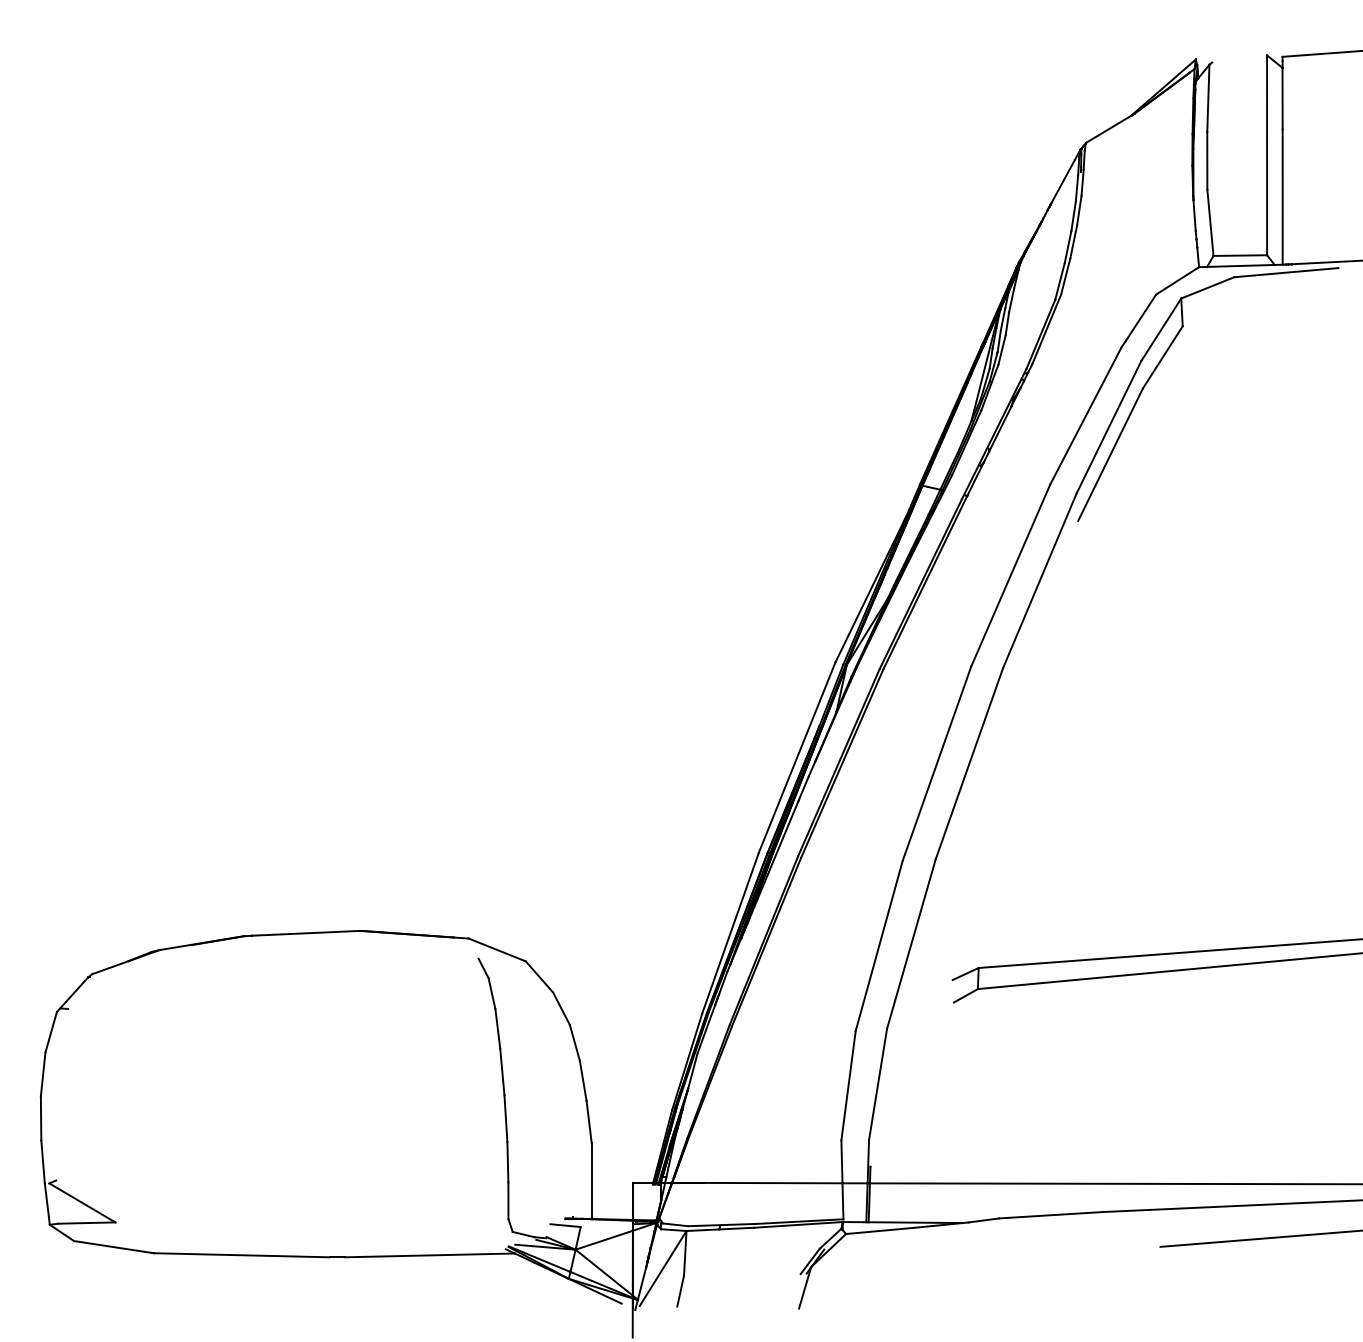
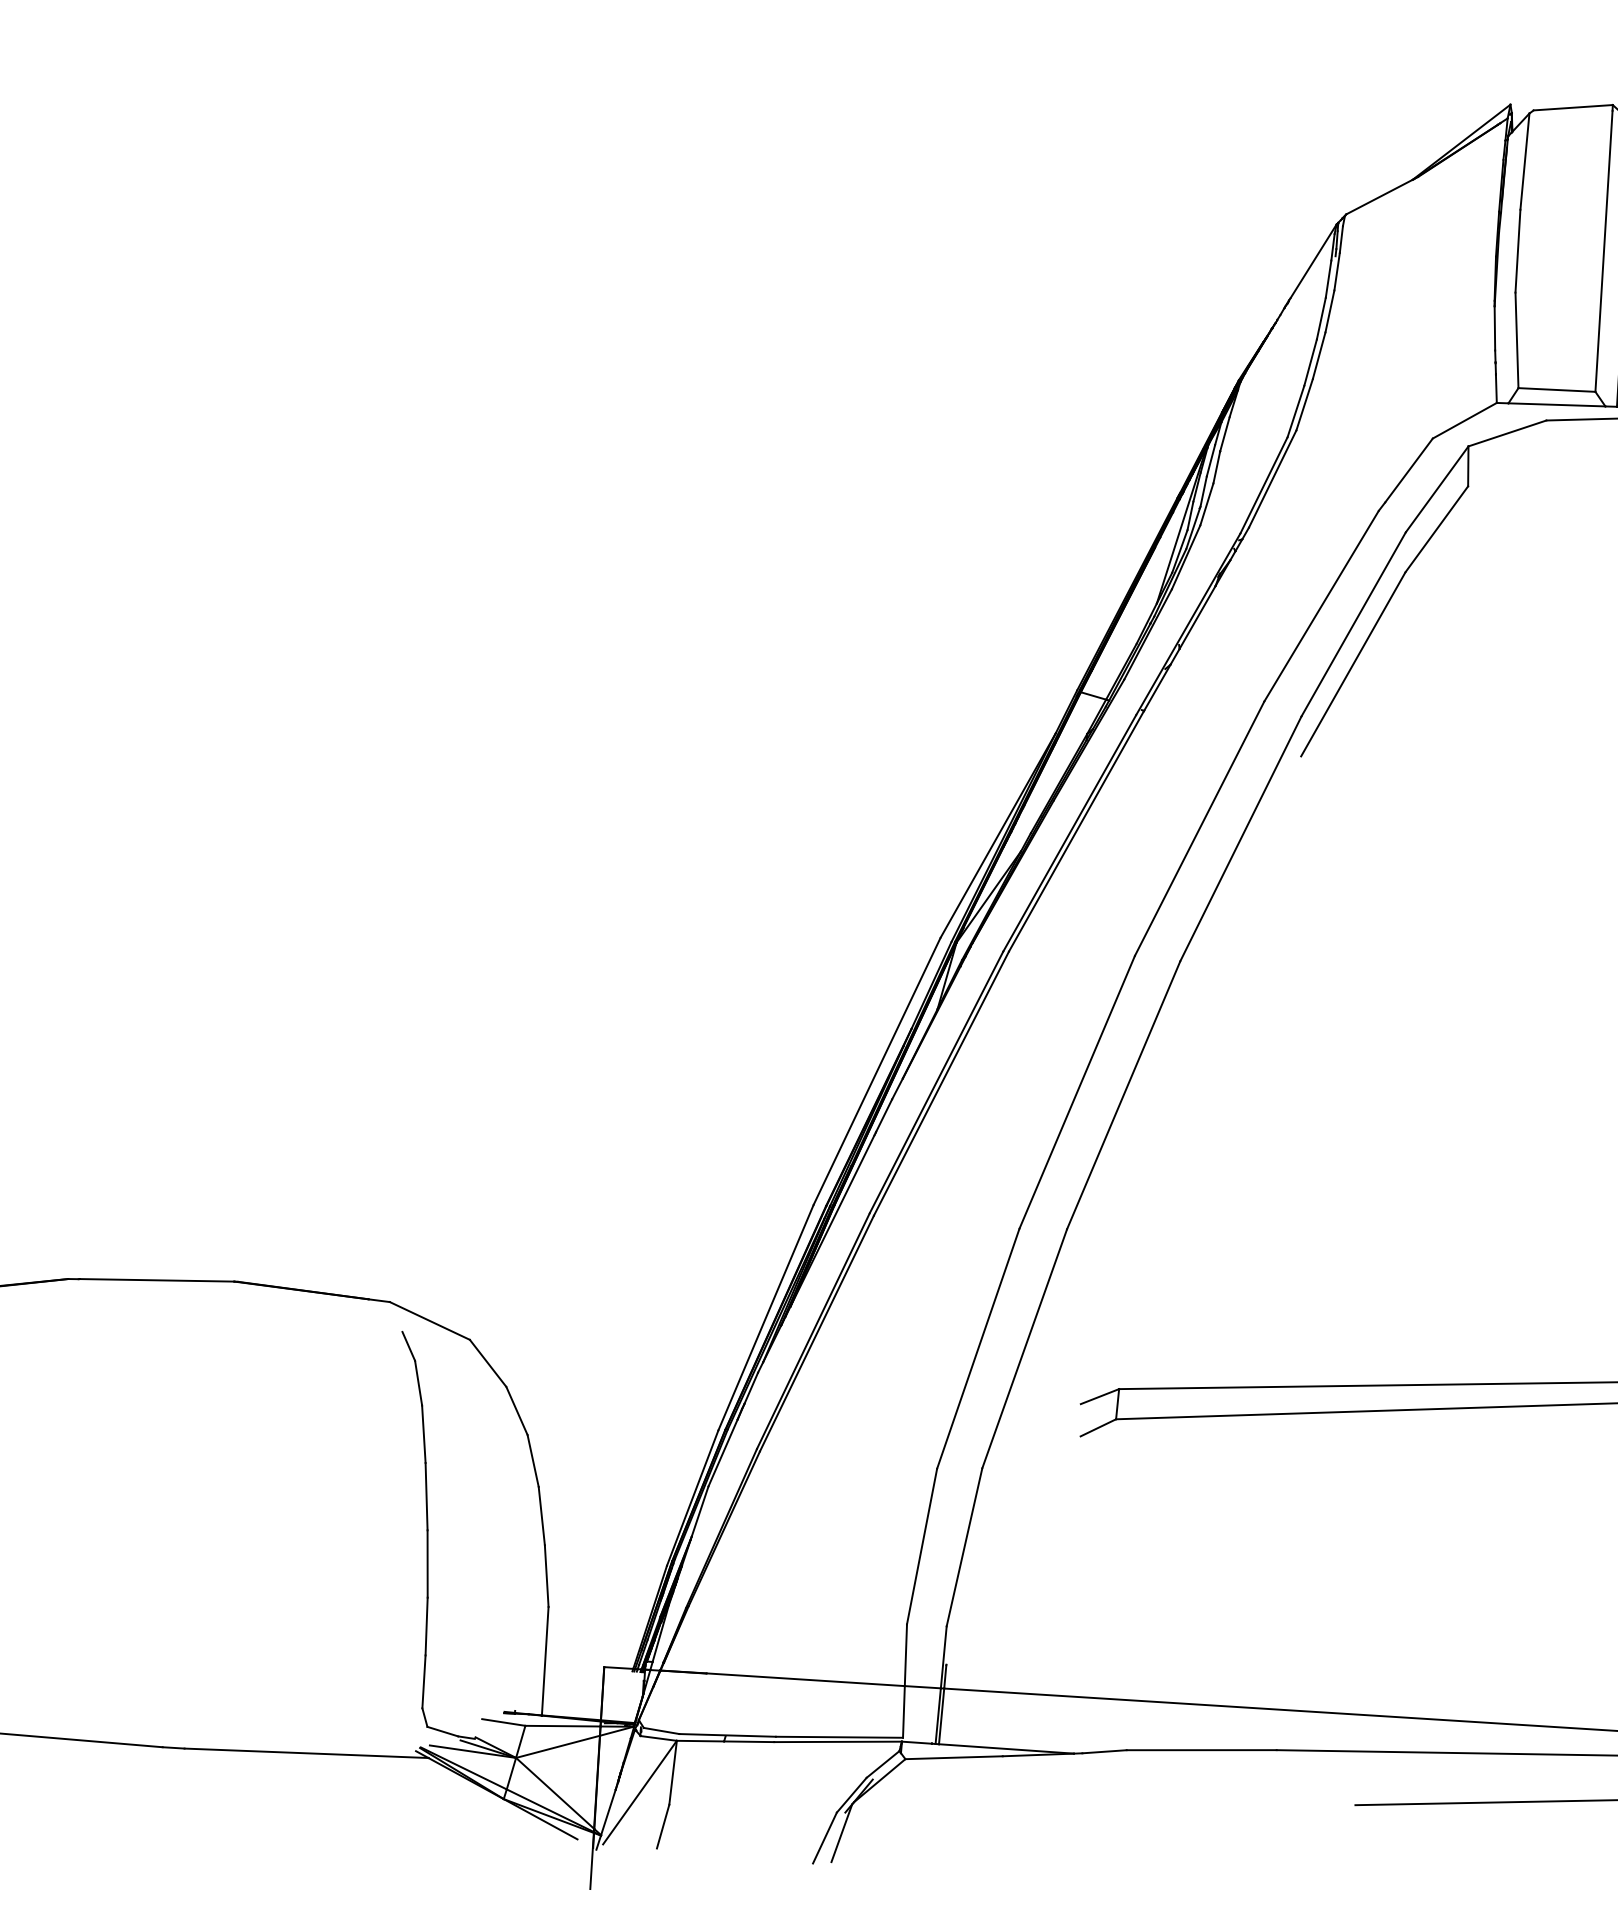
line: (1239, 58) -> (1573, 107), added
line: (606, 1225) -> (562, 1725), added
line: (793, 1292) -> (824, 1838), added

